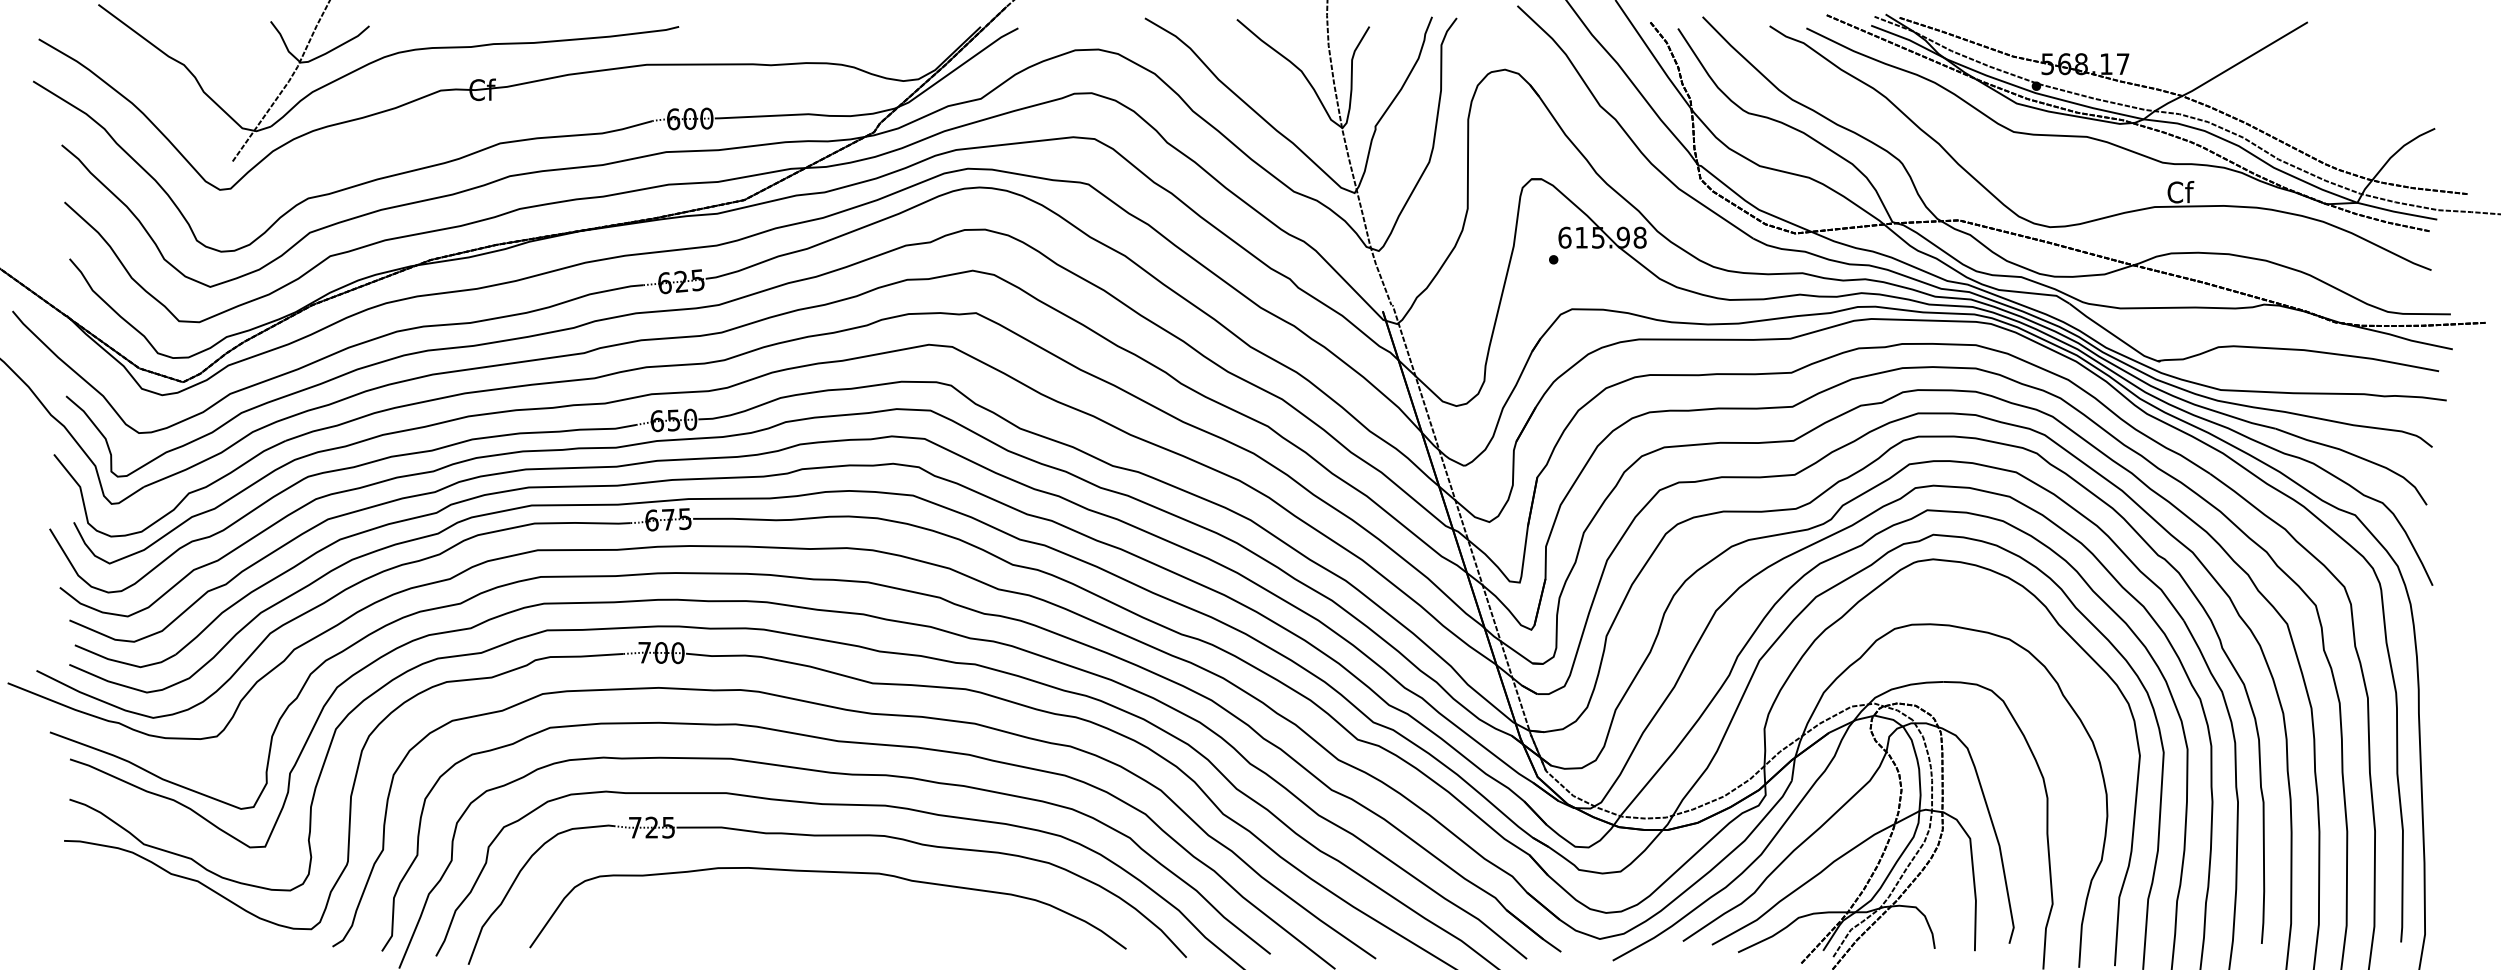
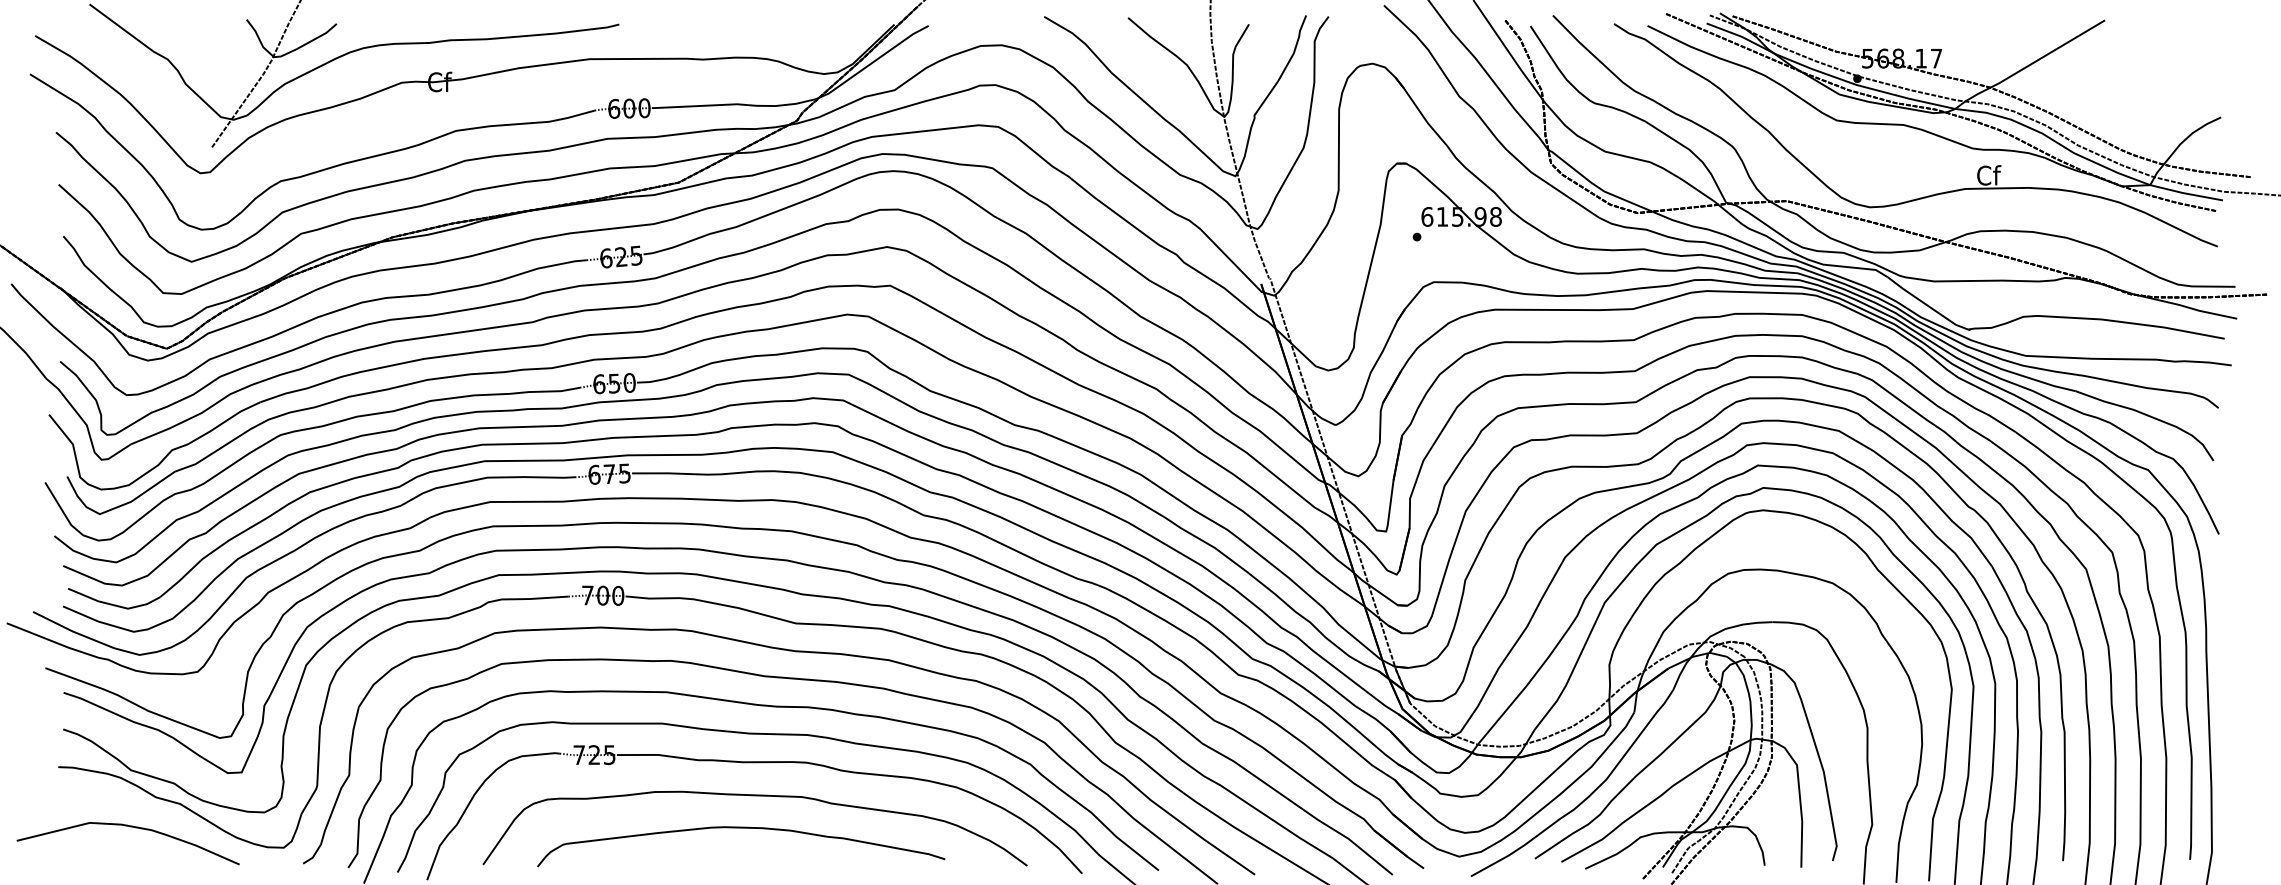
curve: (140, 906) -> (127, 826), added
curve: (812, 908) -> (740, 828), added

